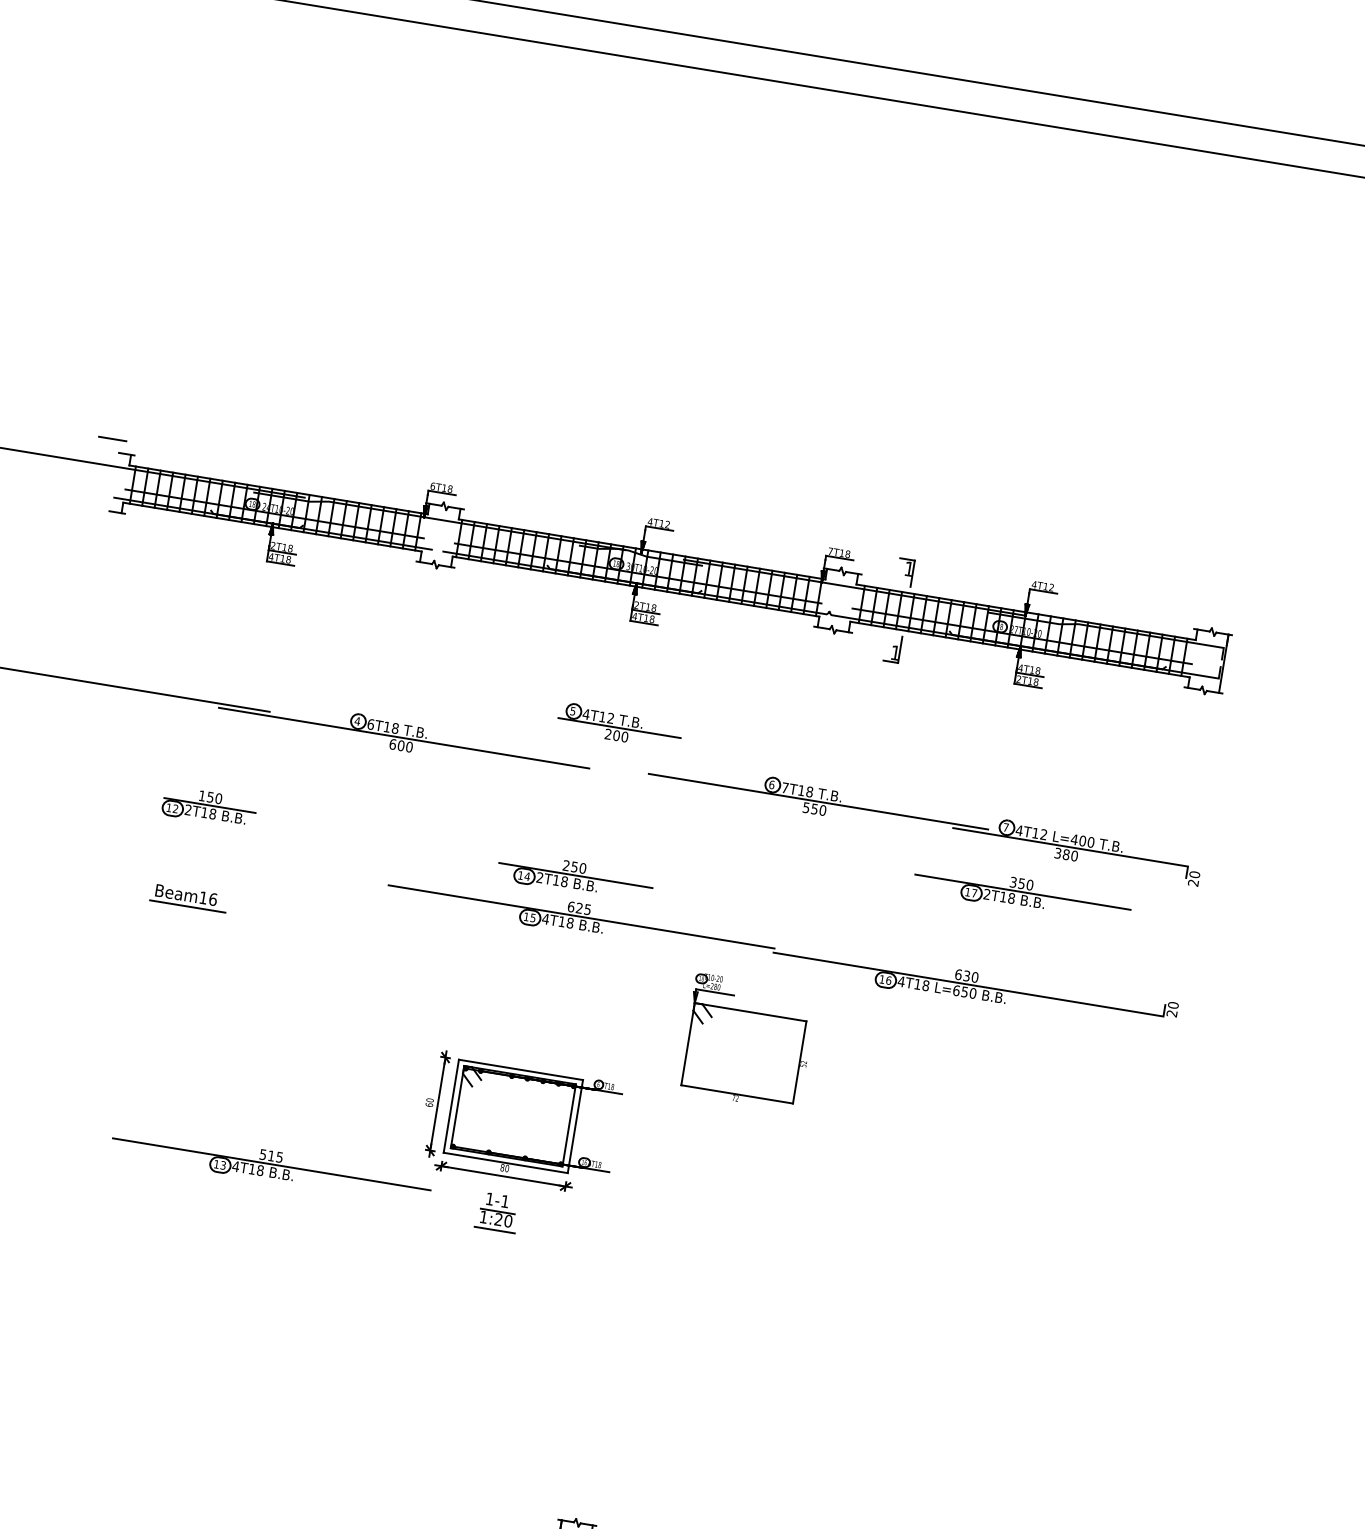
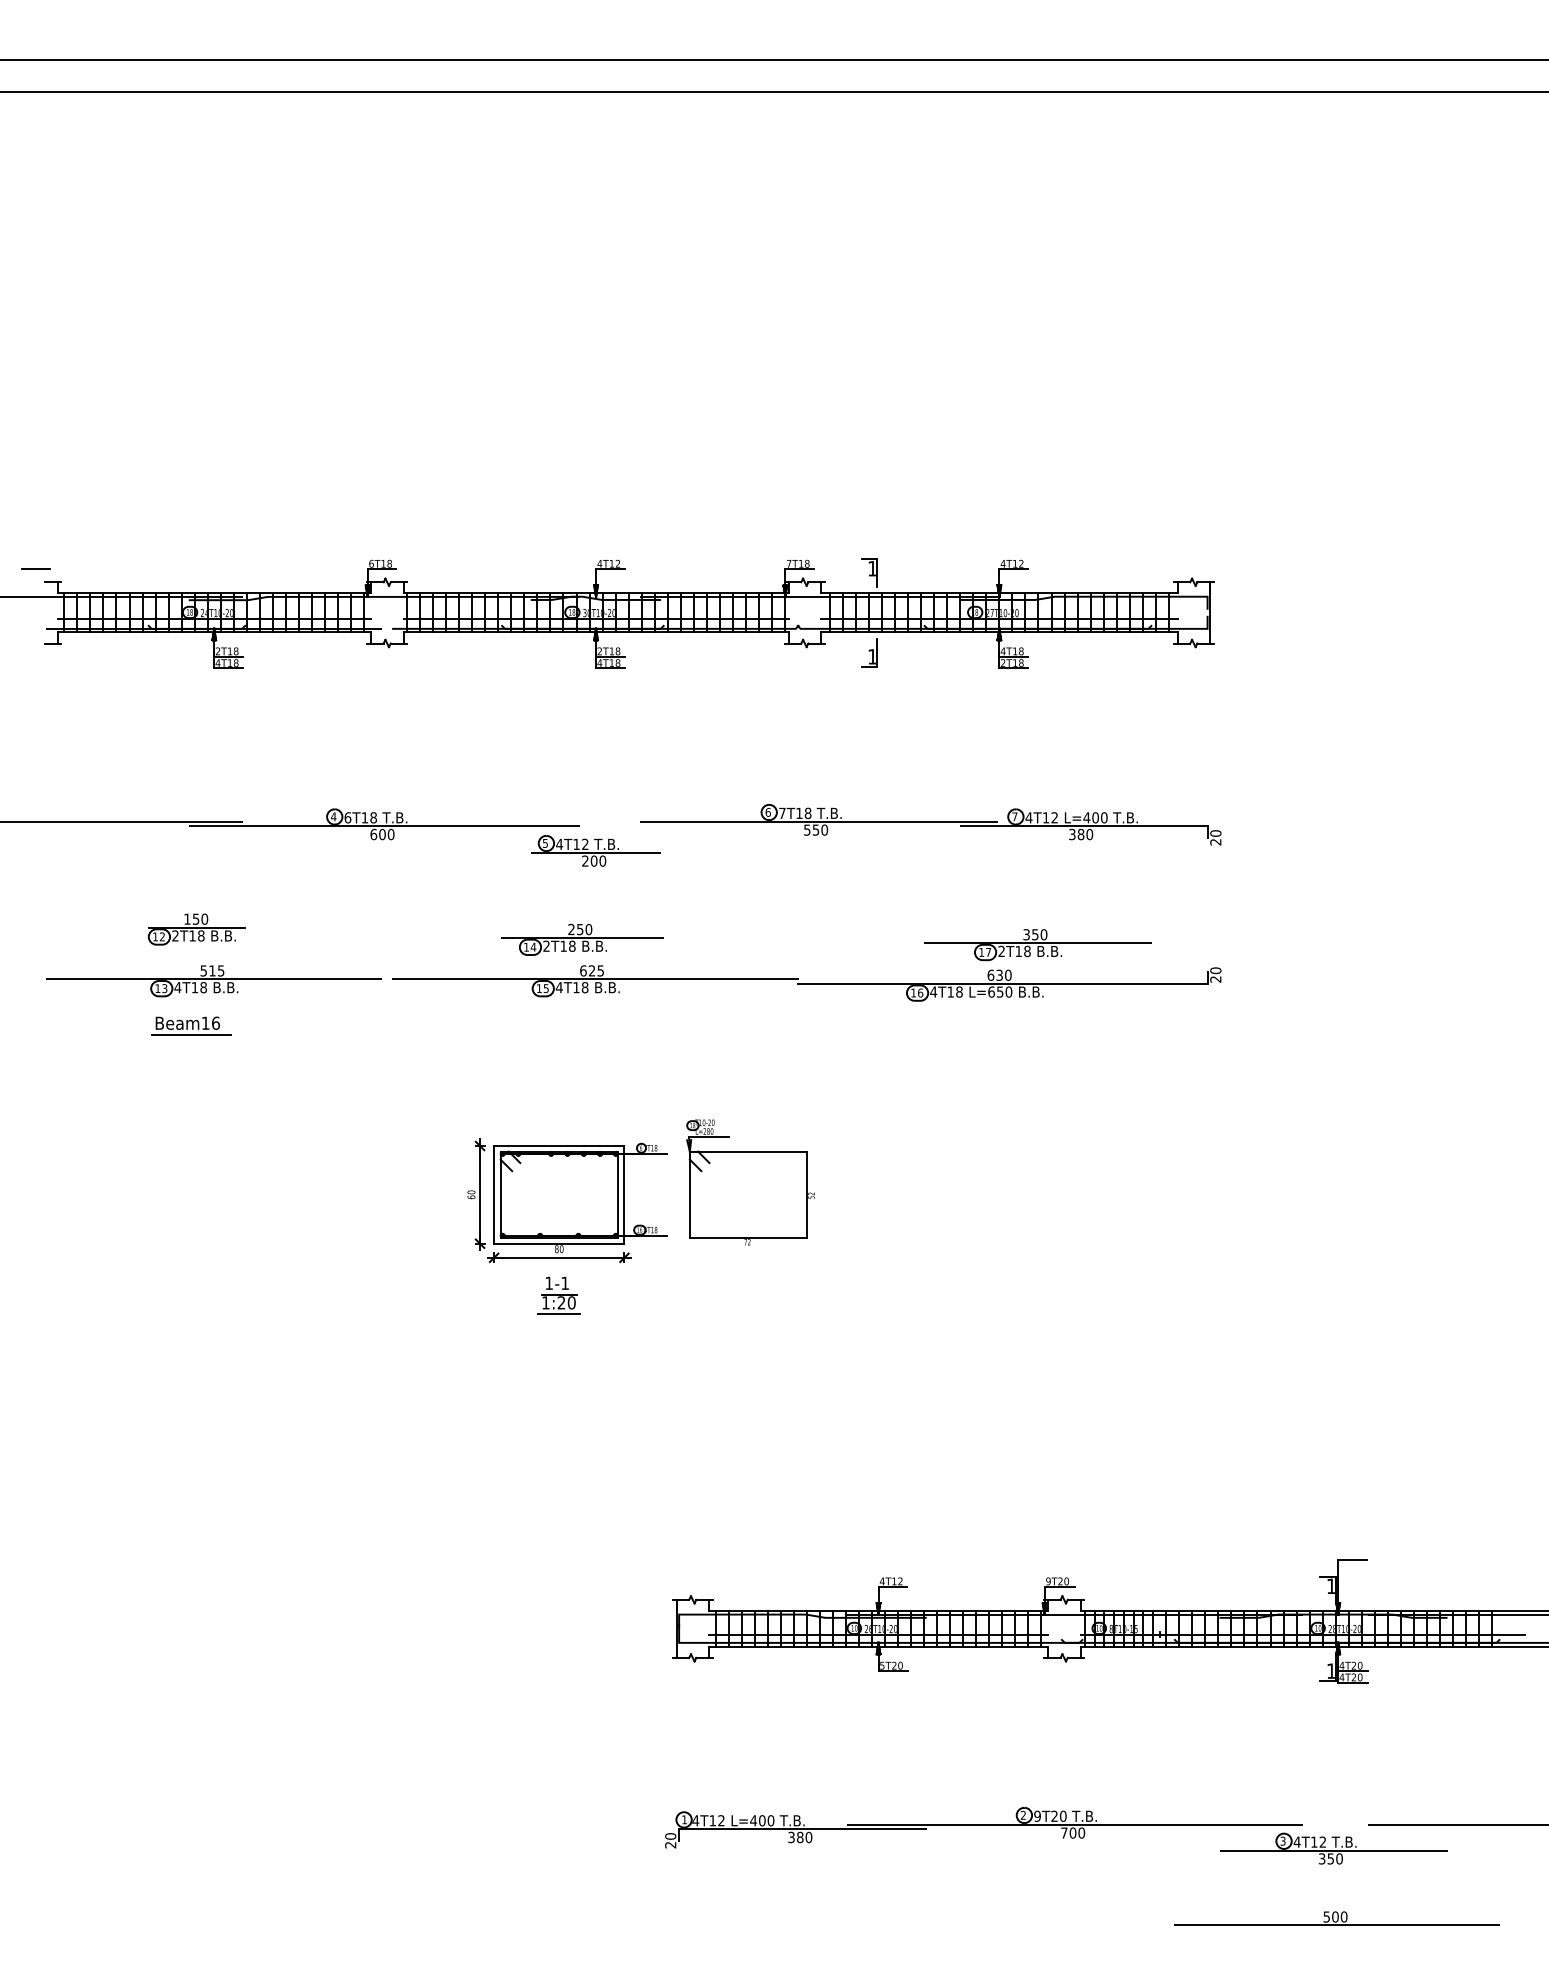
part: (619, 725) -> (595, 850), moved
part: (1022, 894) -> (1037, 945), moved
part: (747, 1042) -> (750, 1182), moved
part: (270, 1166) -> (213, 981), moved

